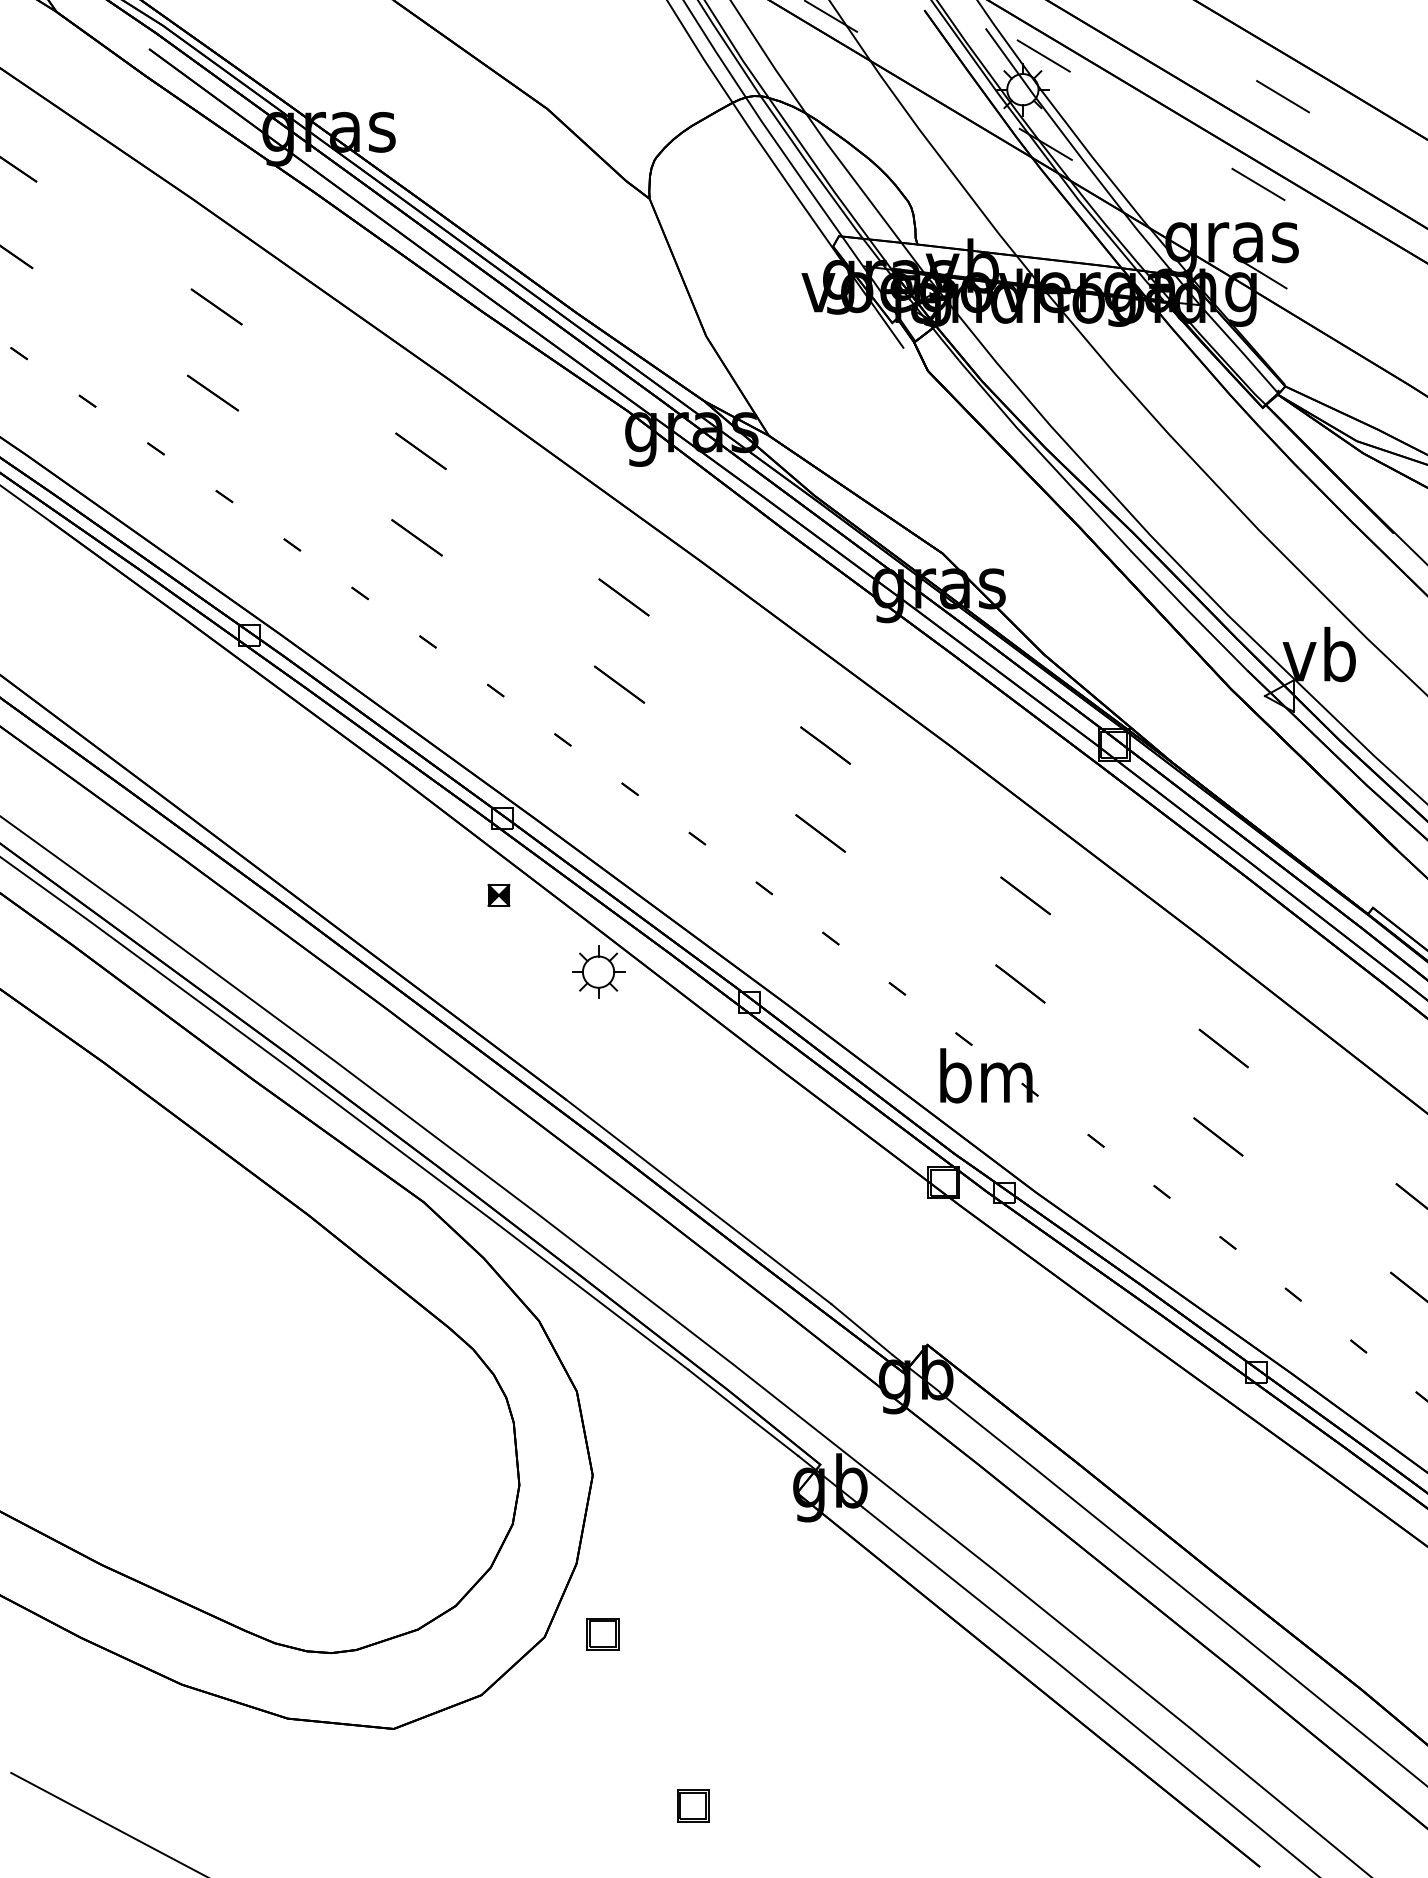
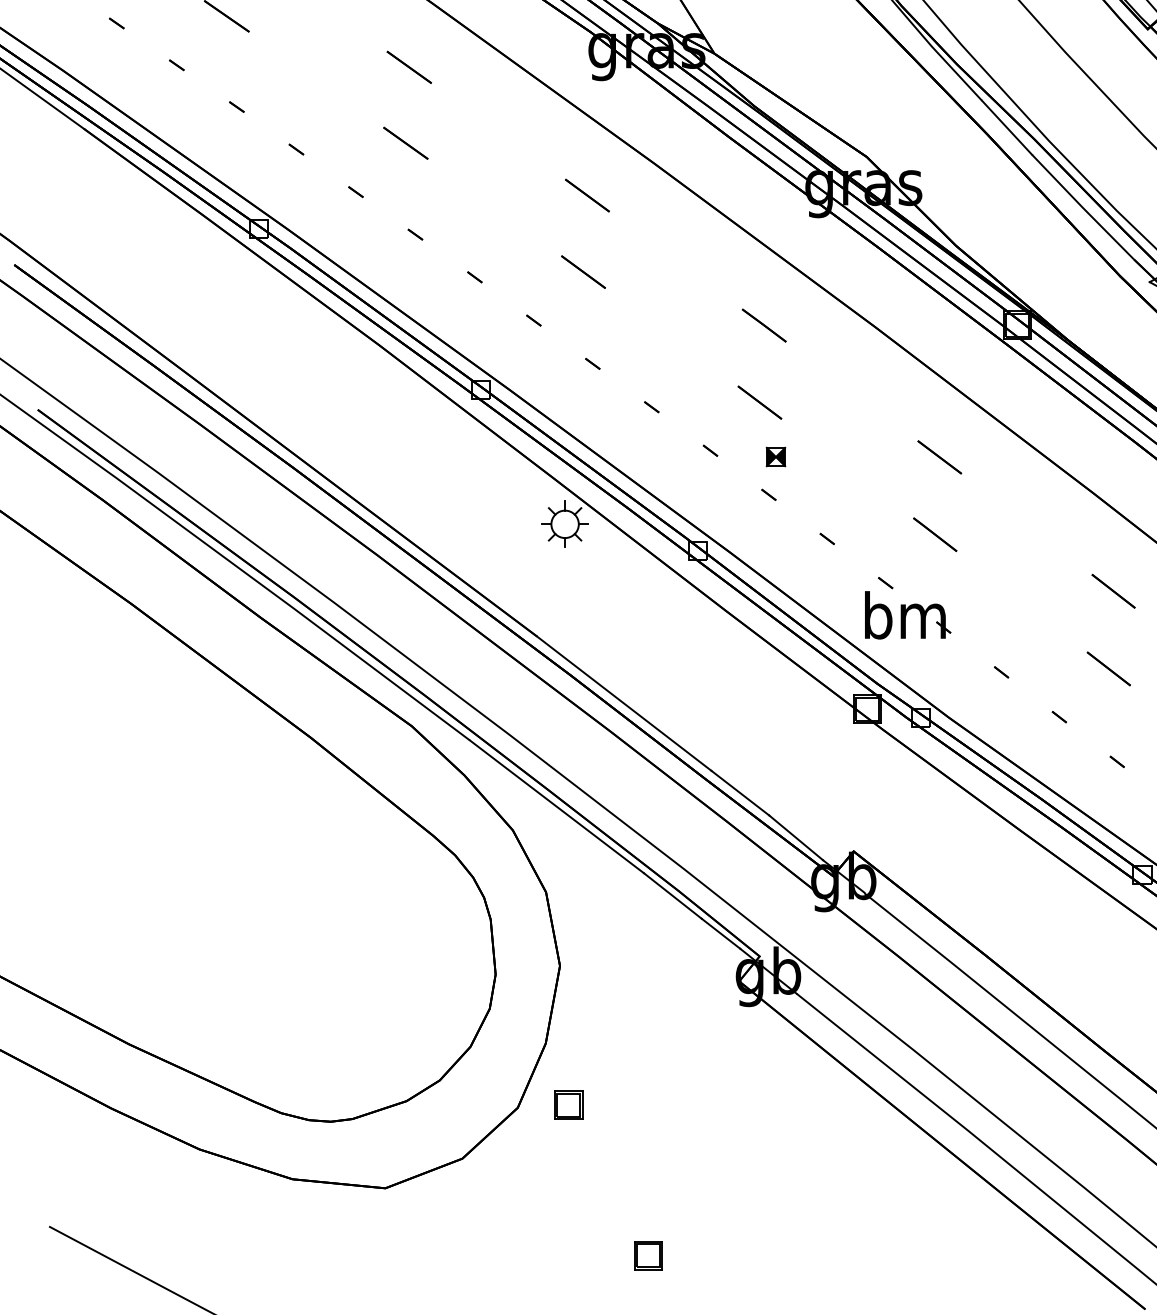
part: (498, 894) -> (775, 456), moved

